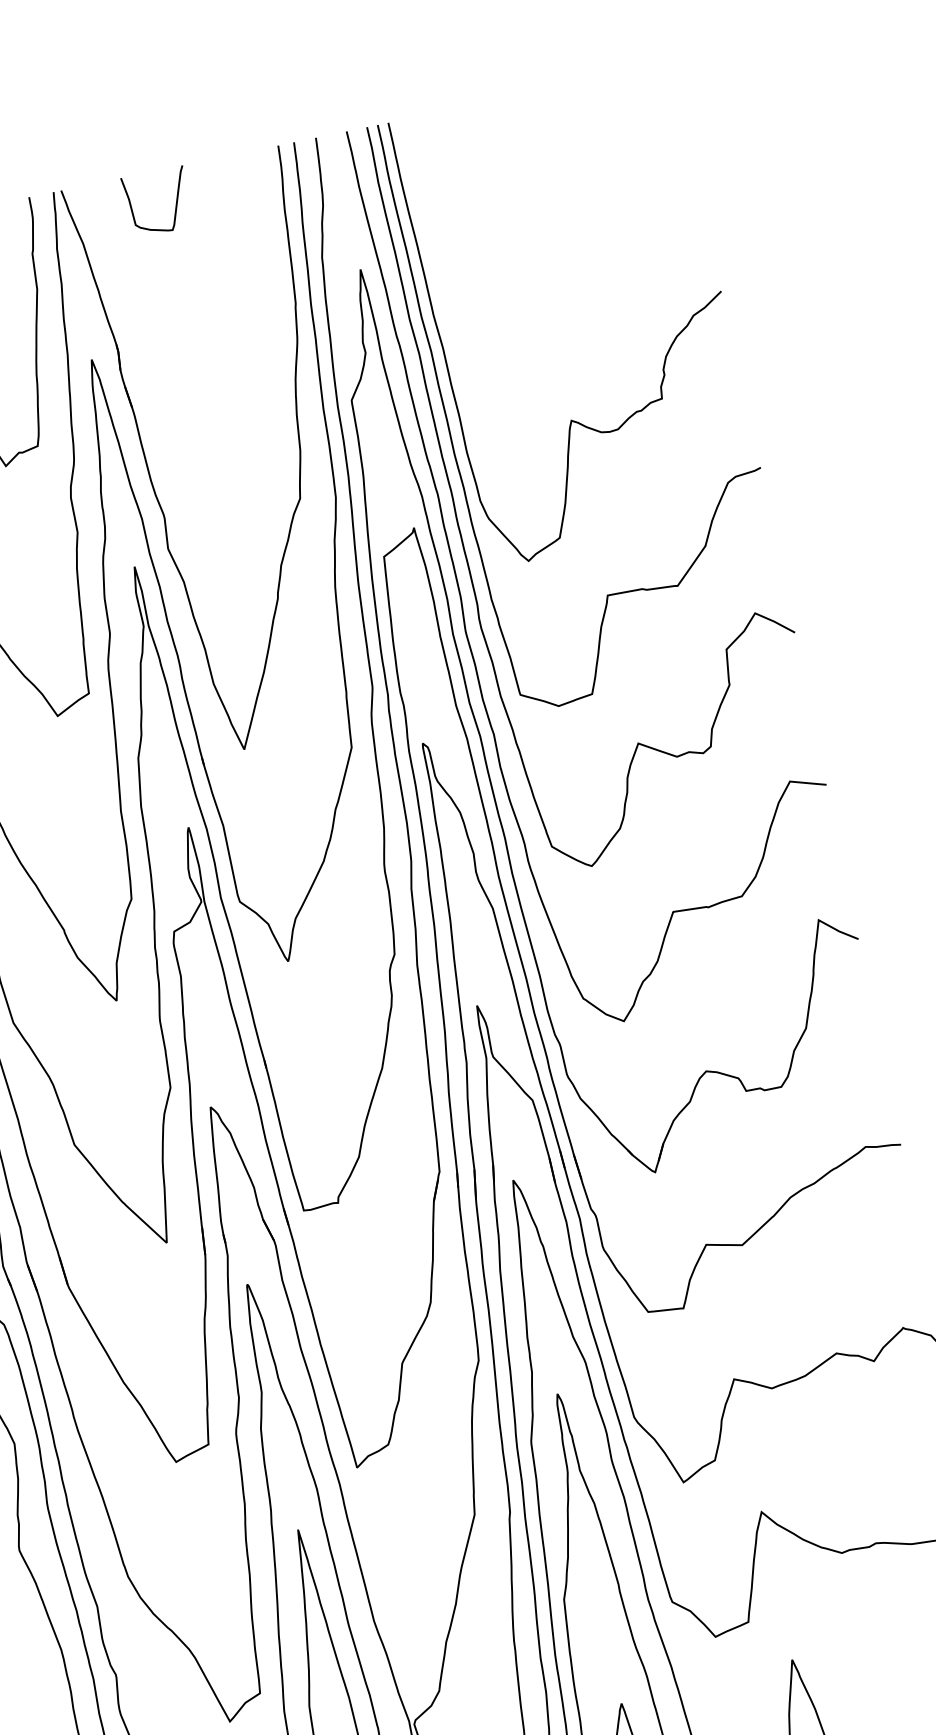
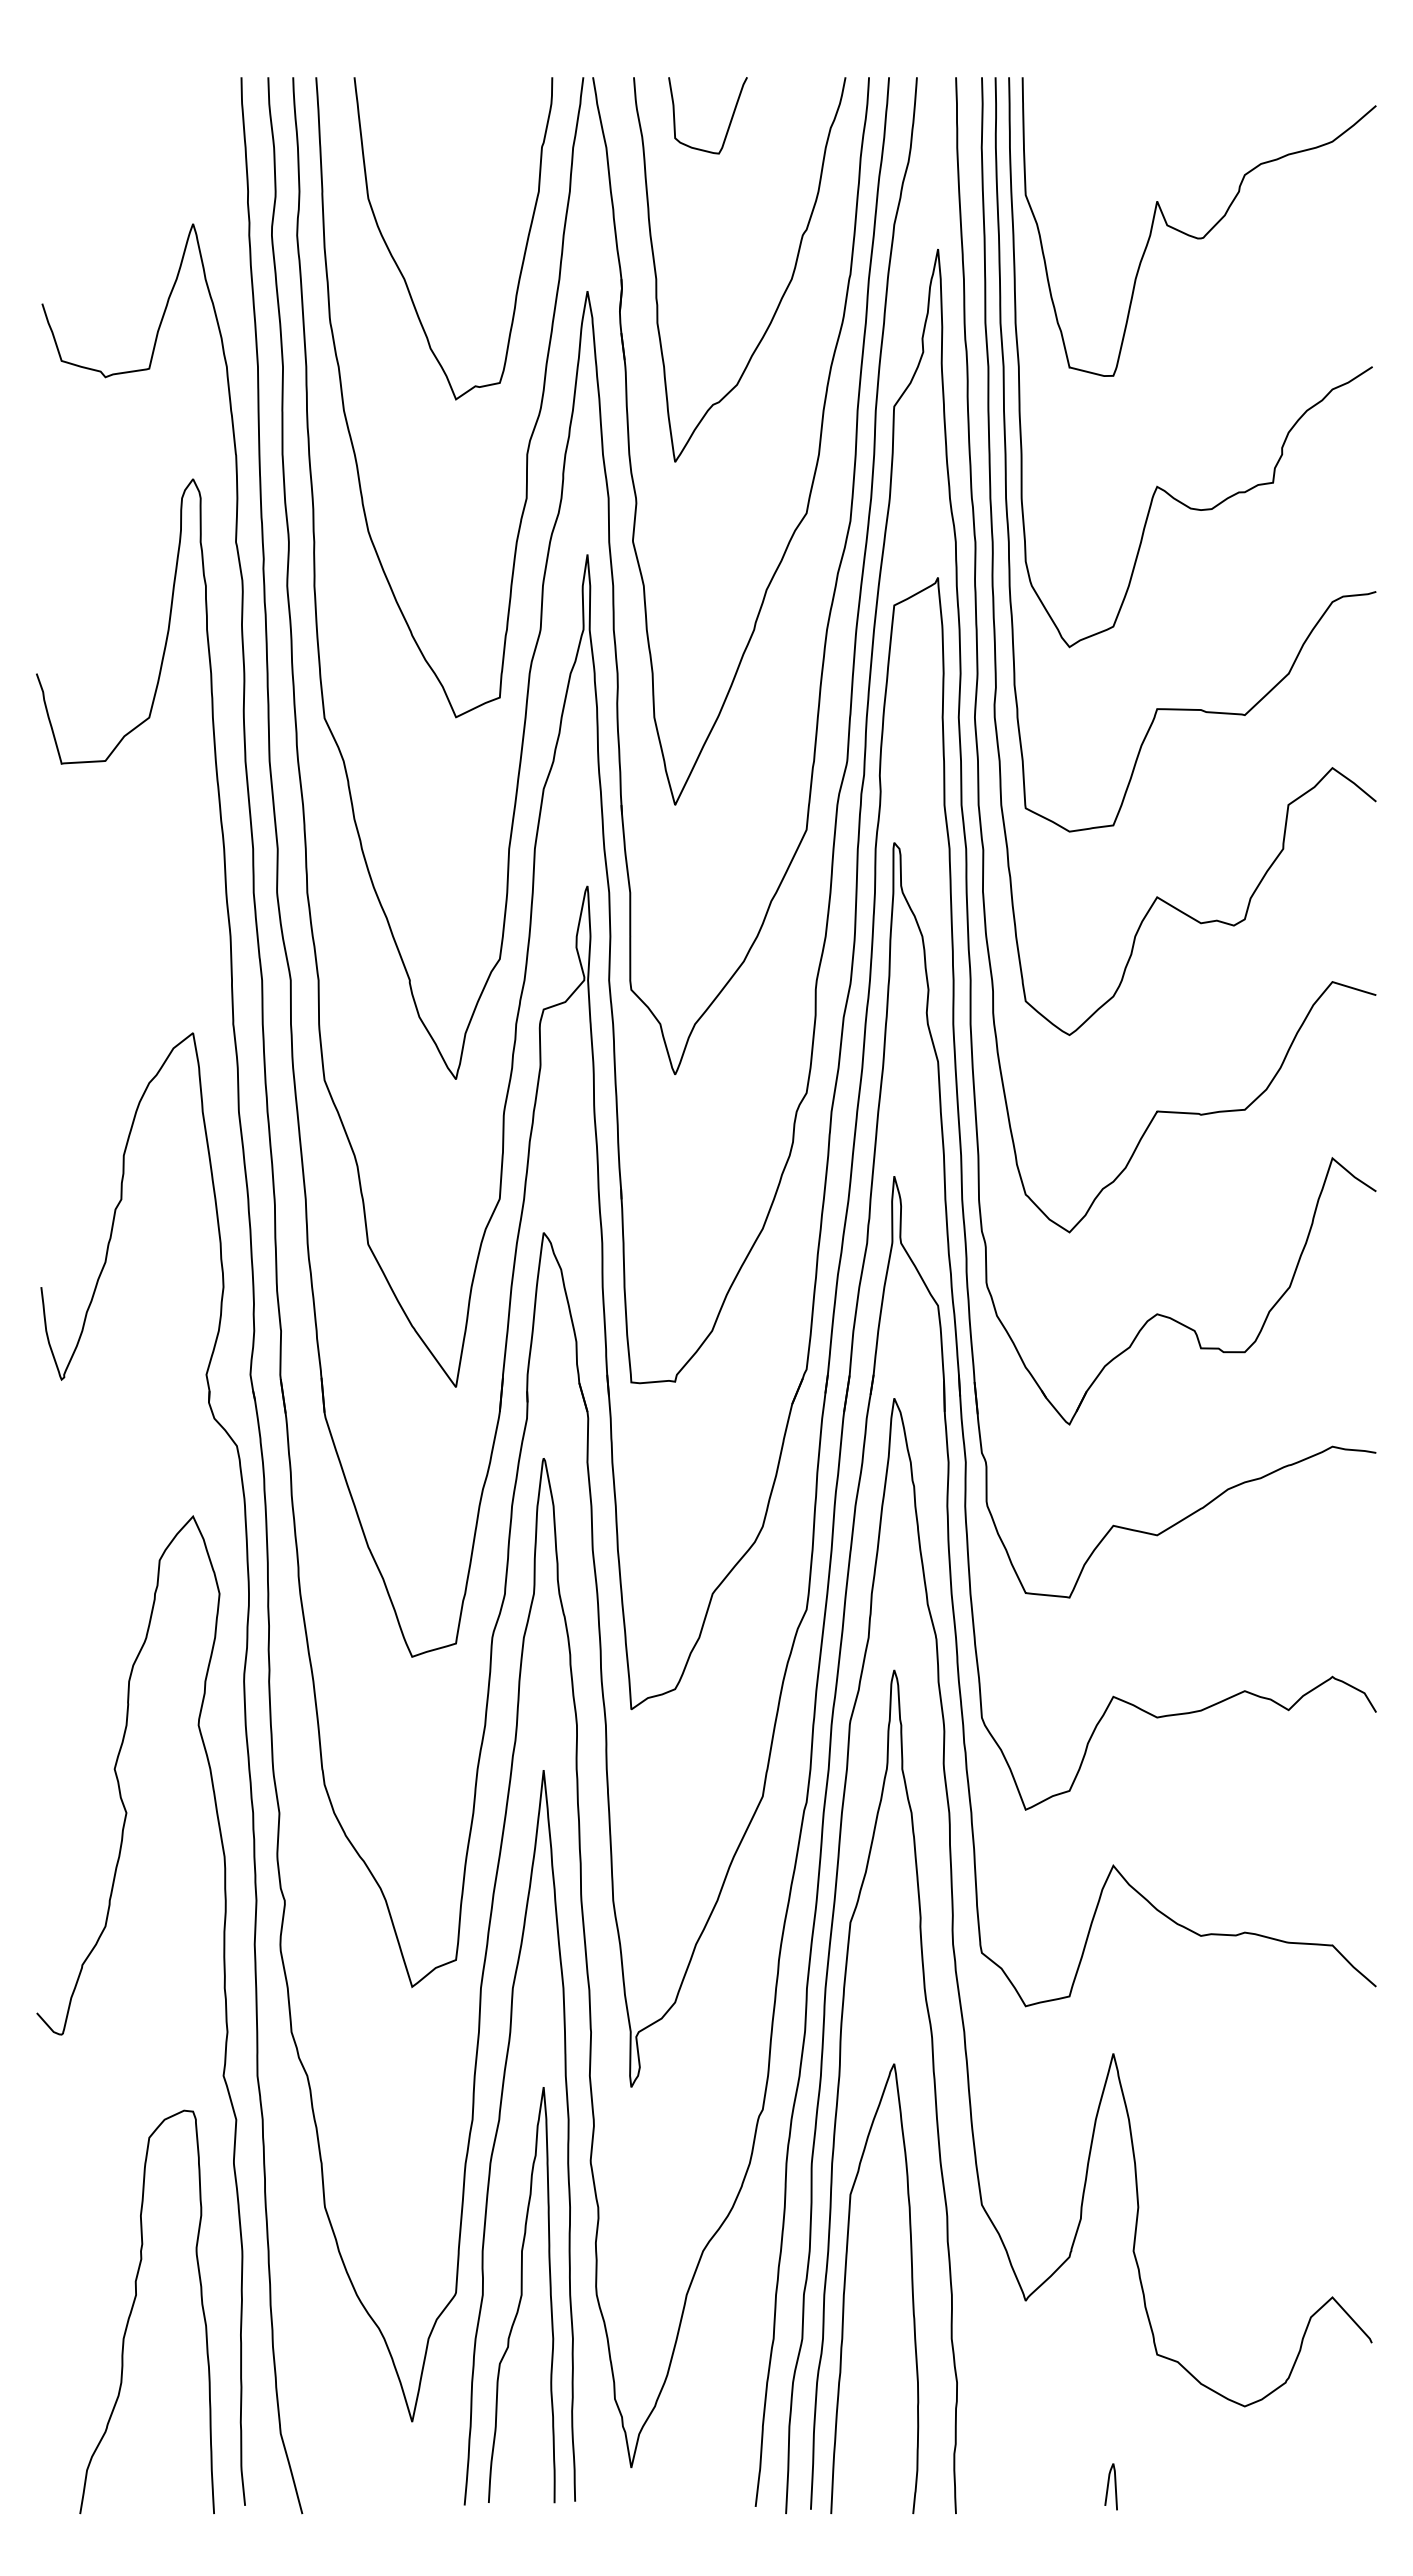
curve: (568, 212) -> (1206, 232), added
curve: (246, 328) -> (783, 292), added

